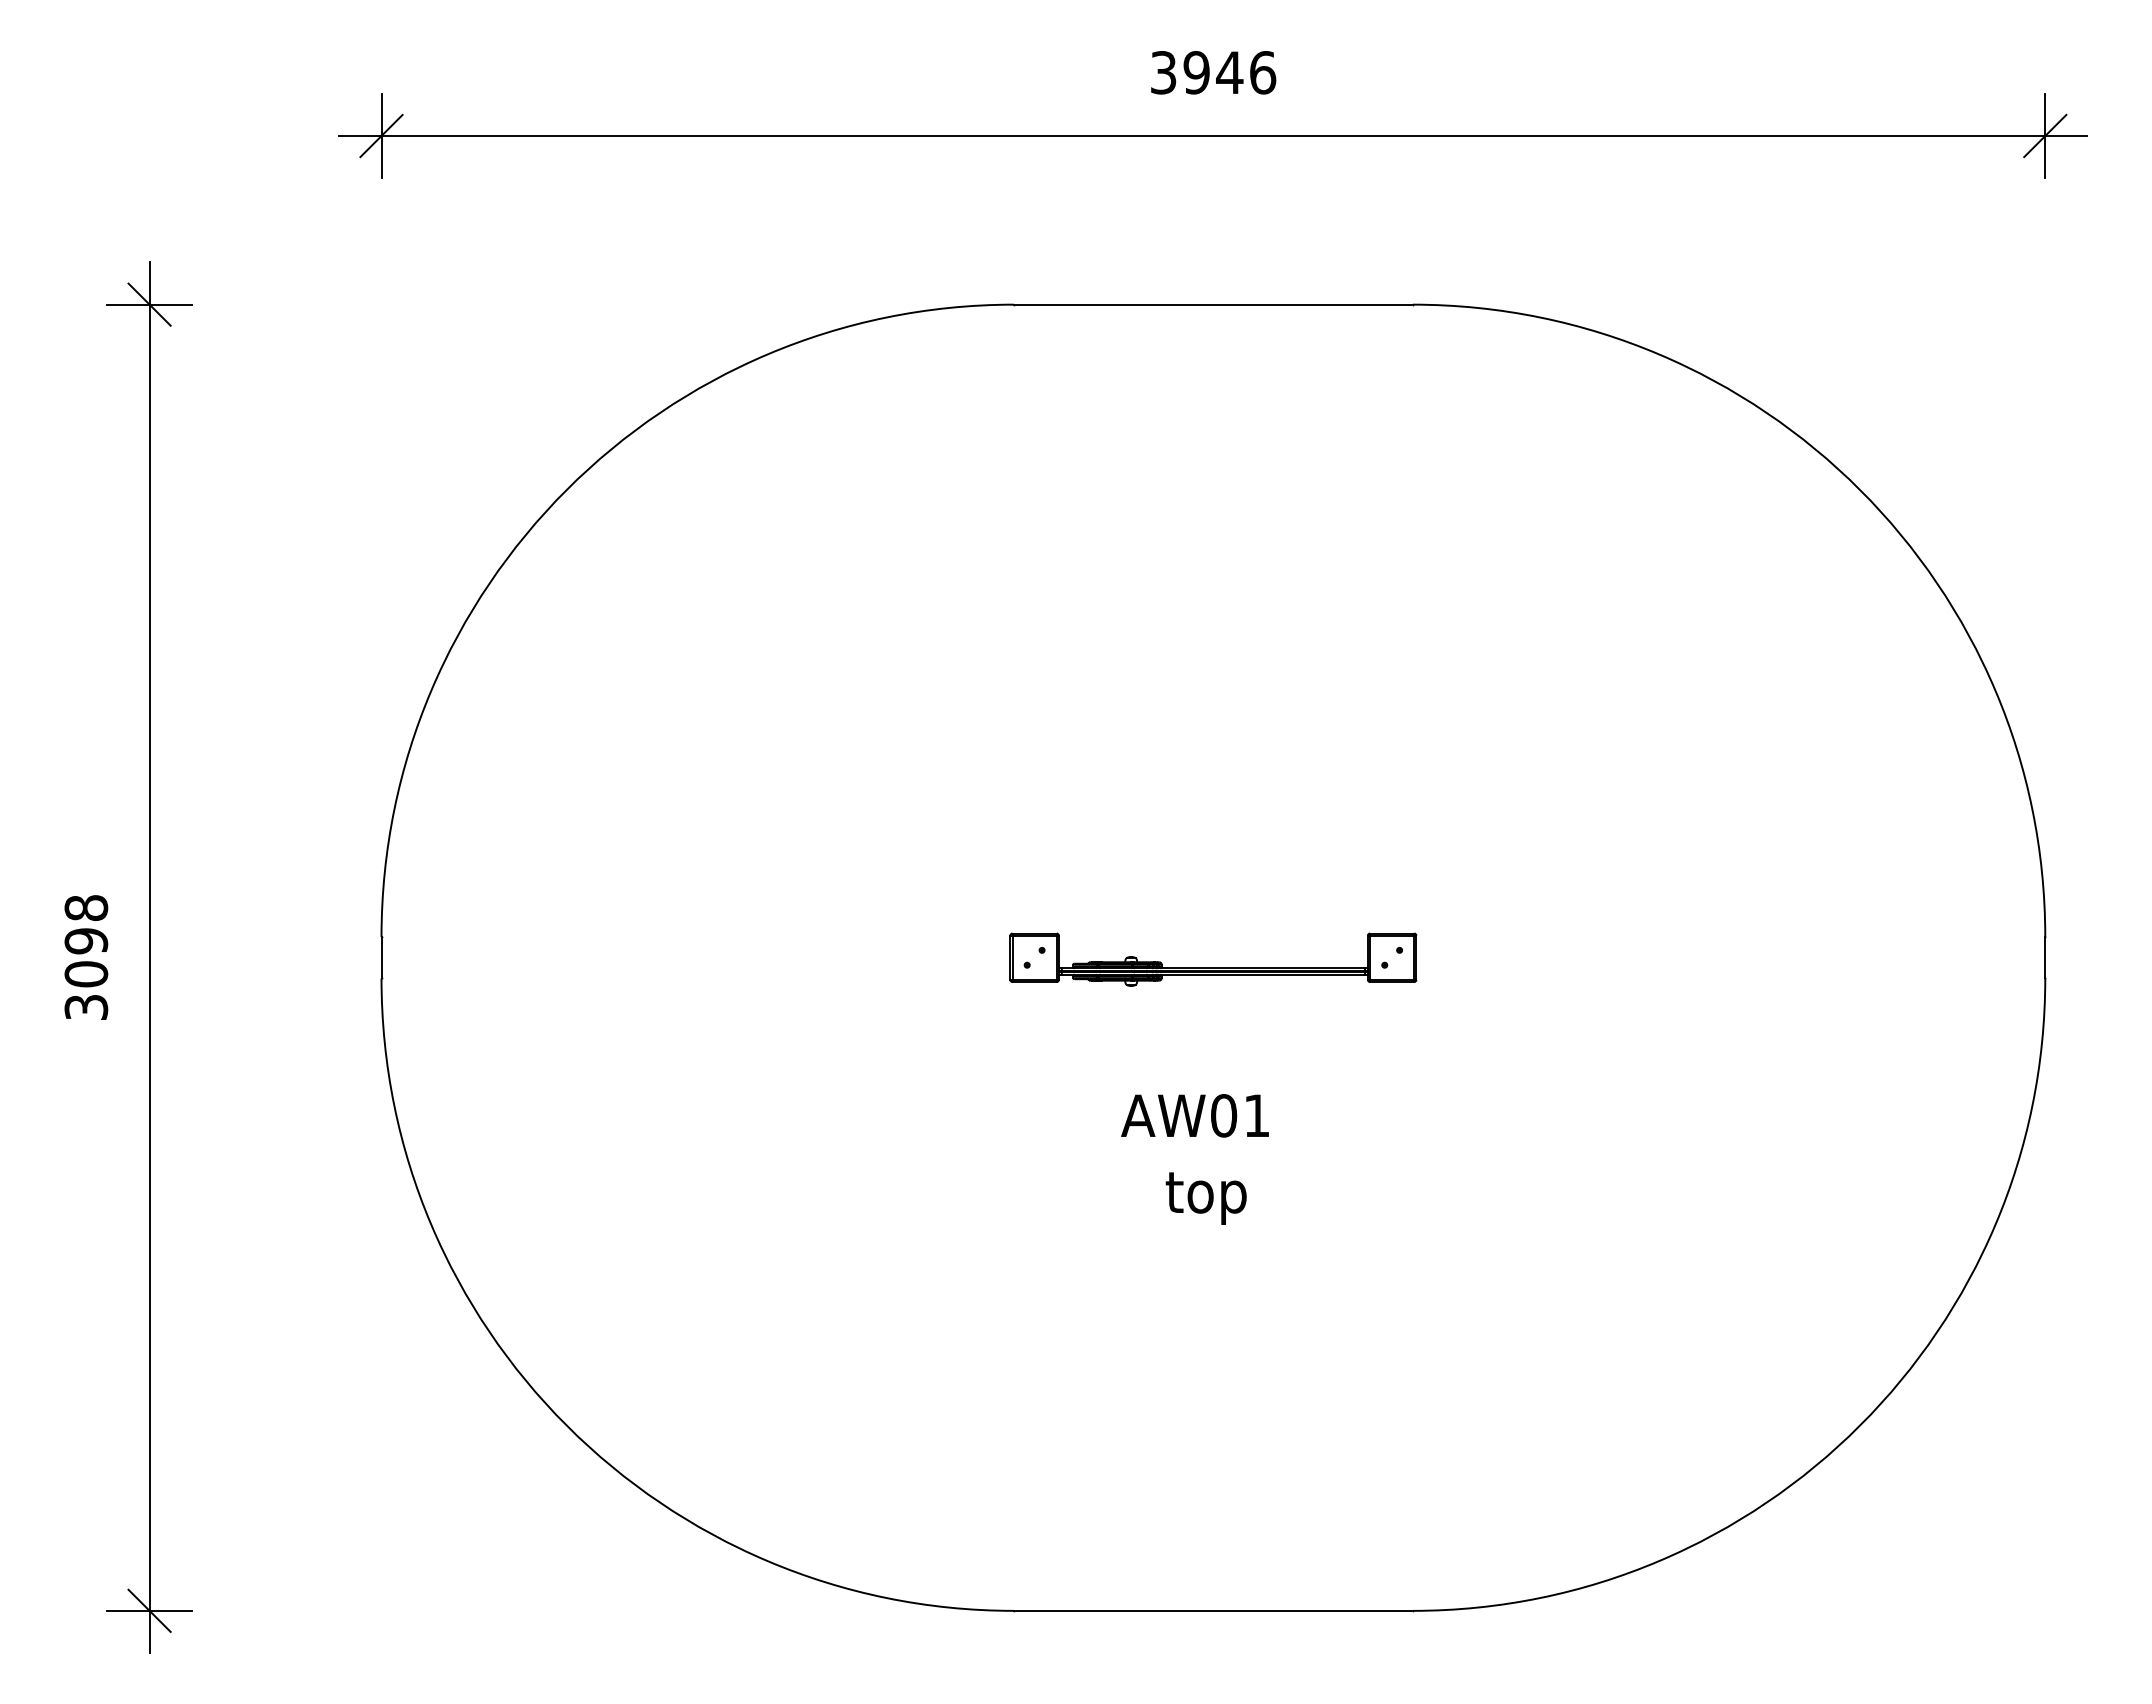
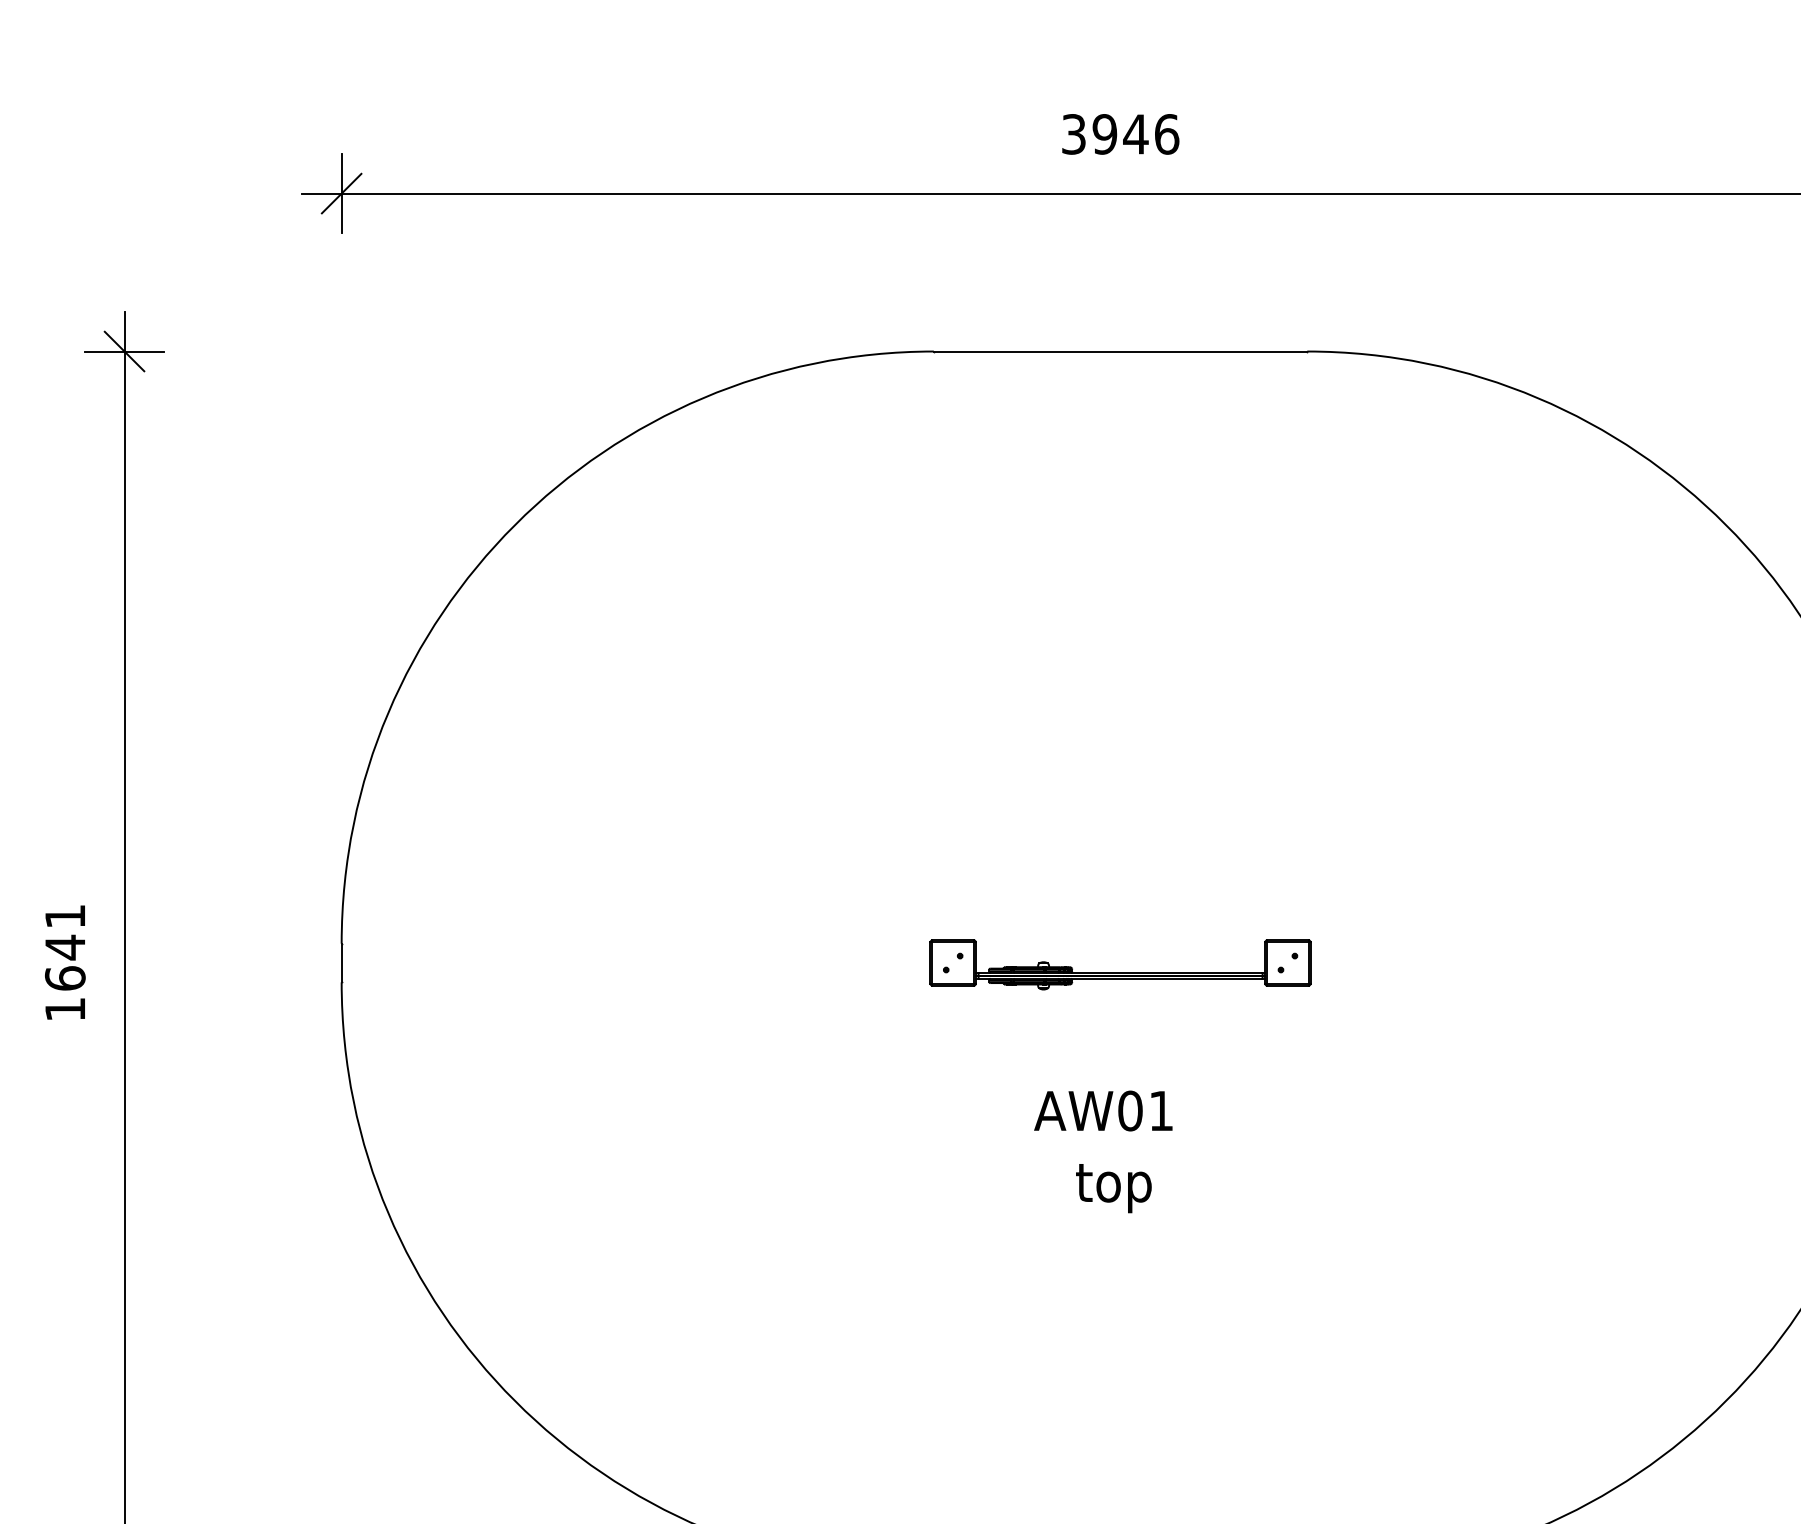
text: (86, 957) -> (65, 962), 3098 -> 1641

